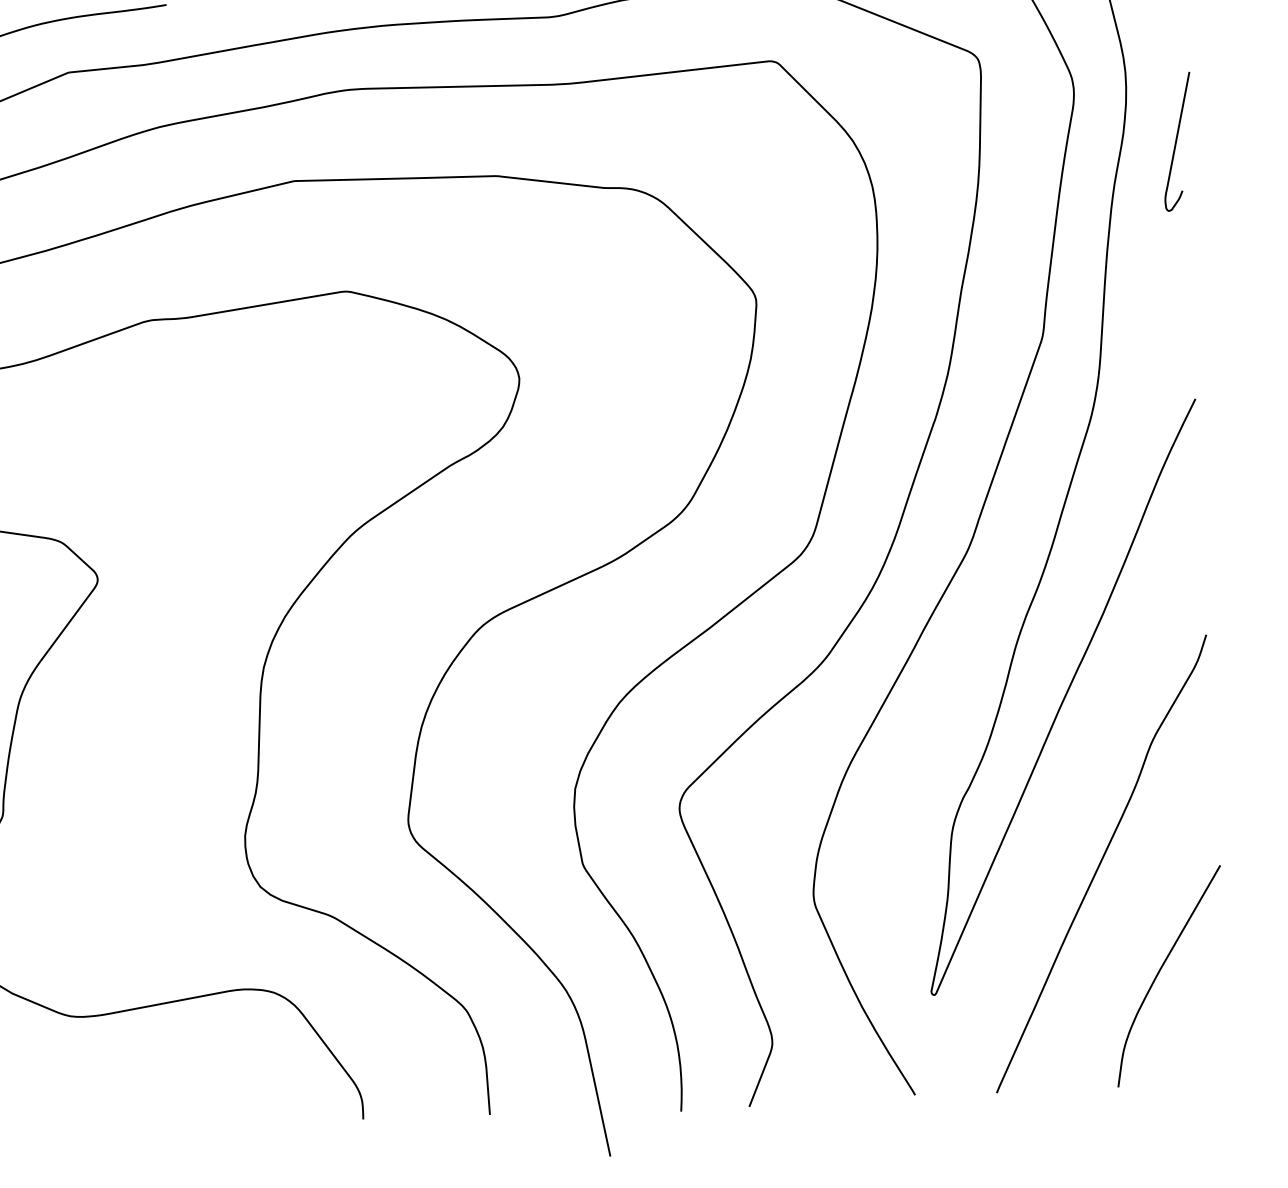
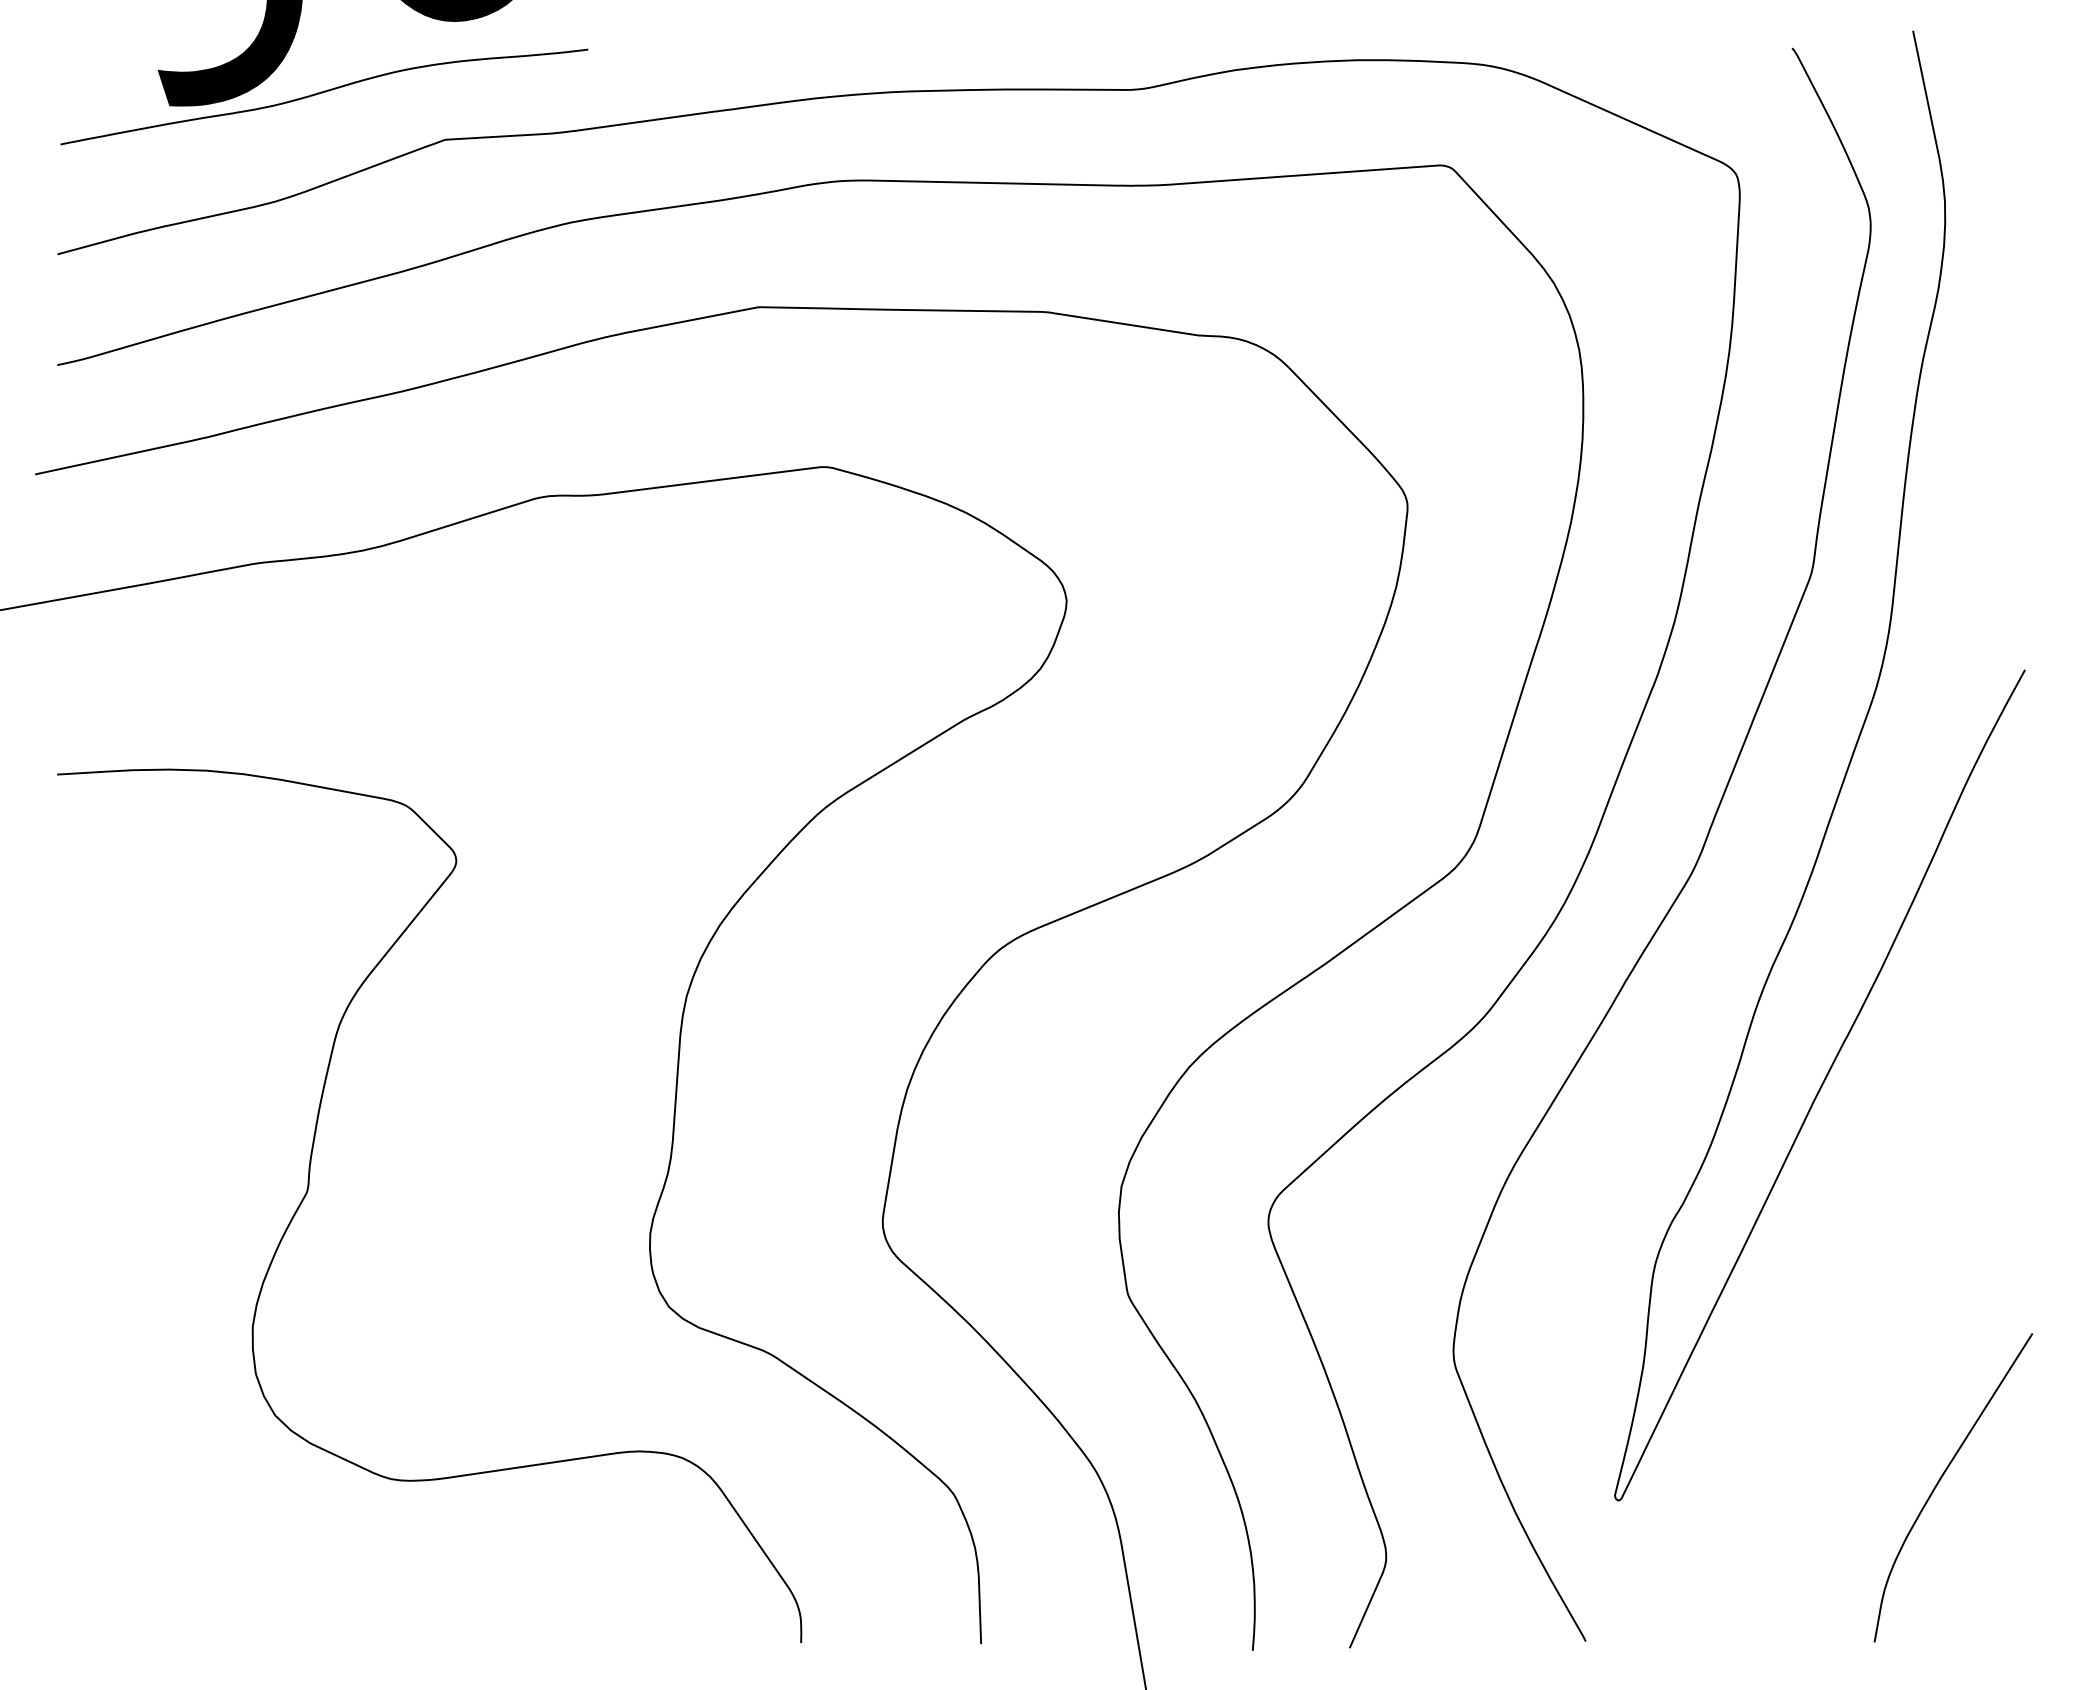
curve: (1176, 141) -> (2013, 303), removed
curve: (1101, 863) -> (1863, 1323), removed

